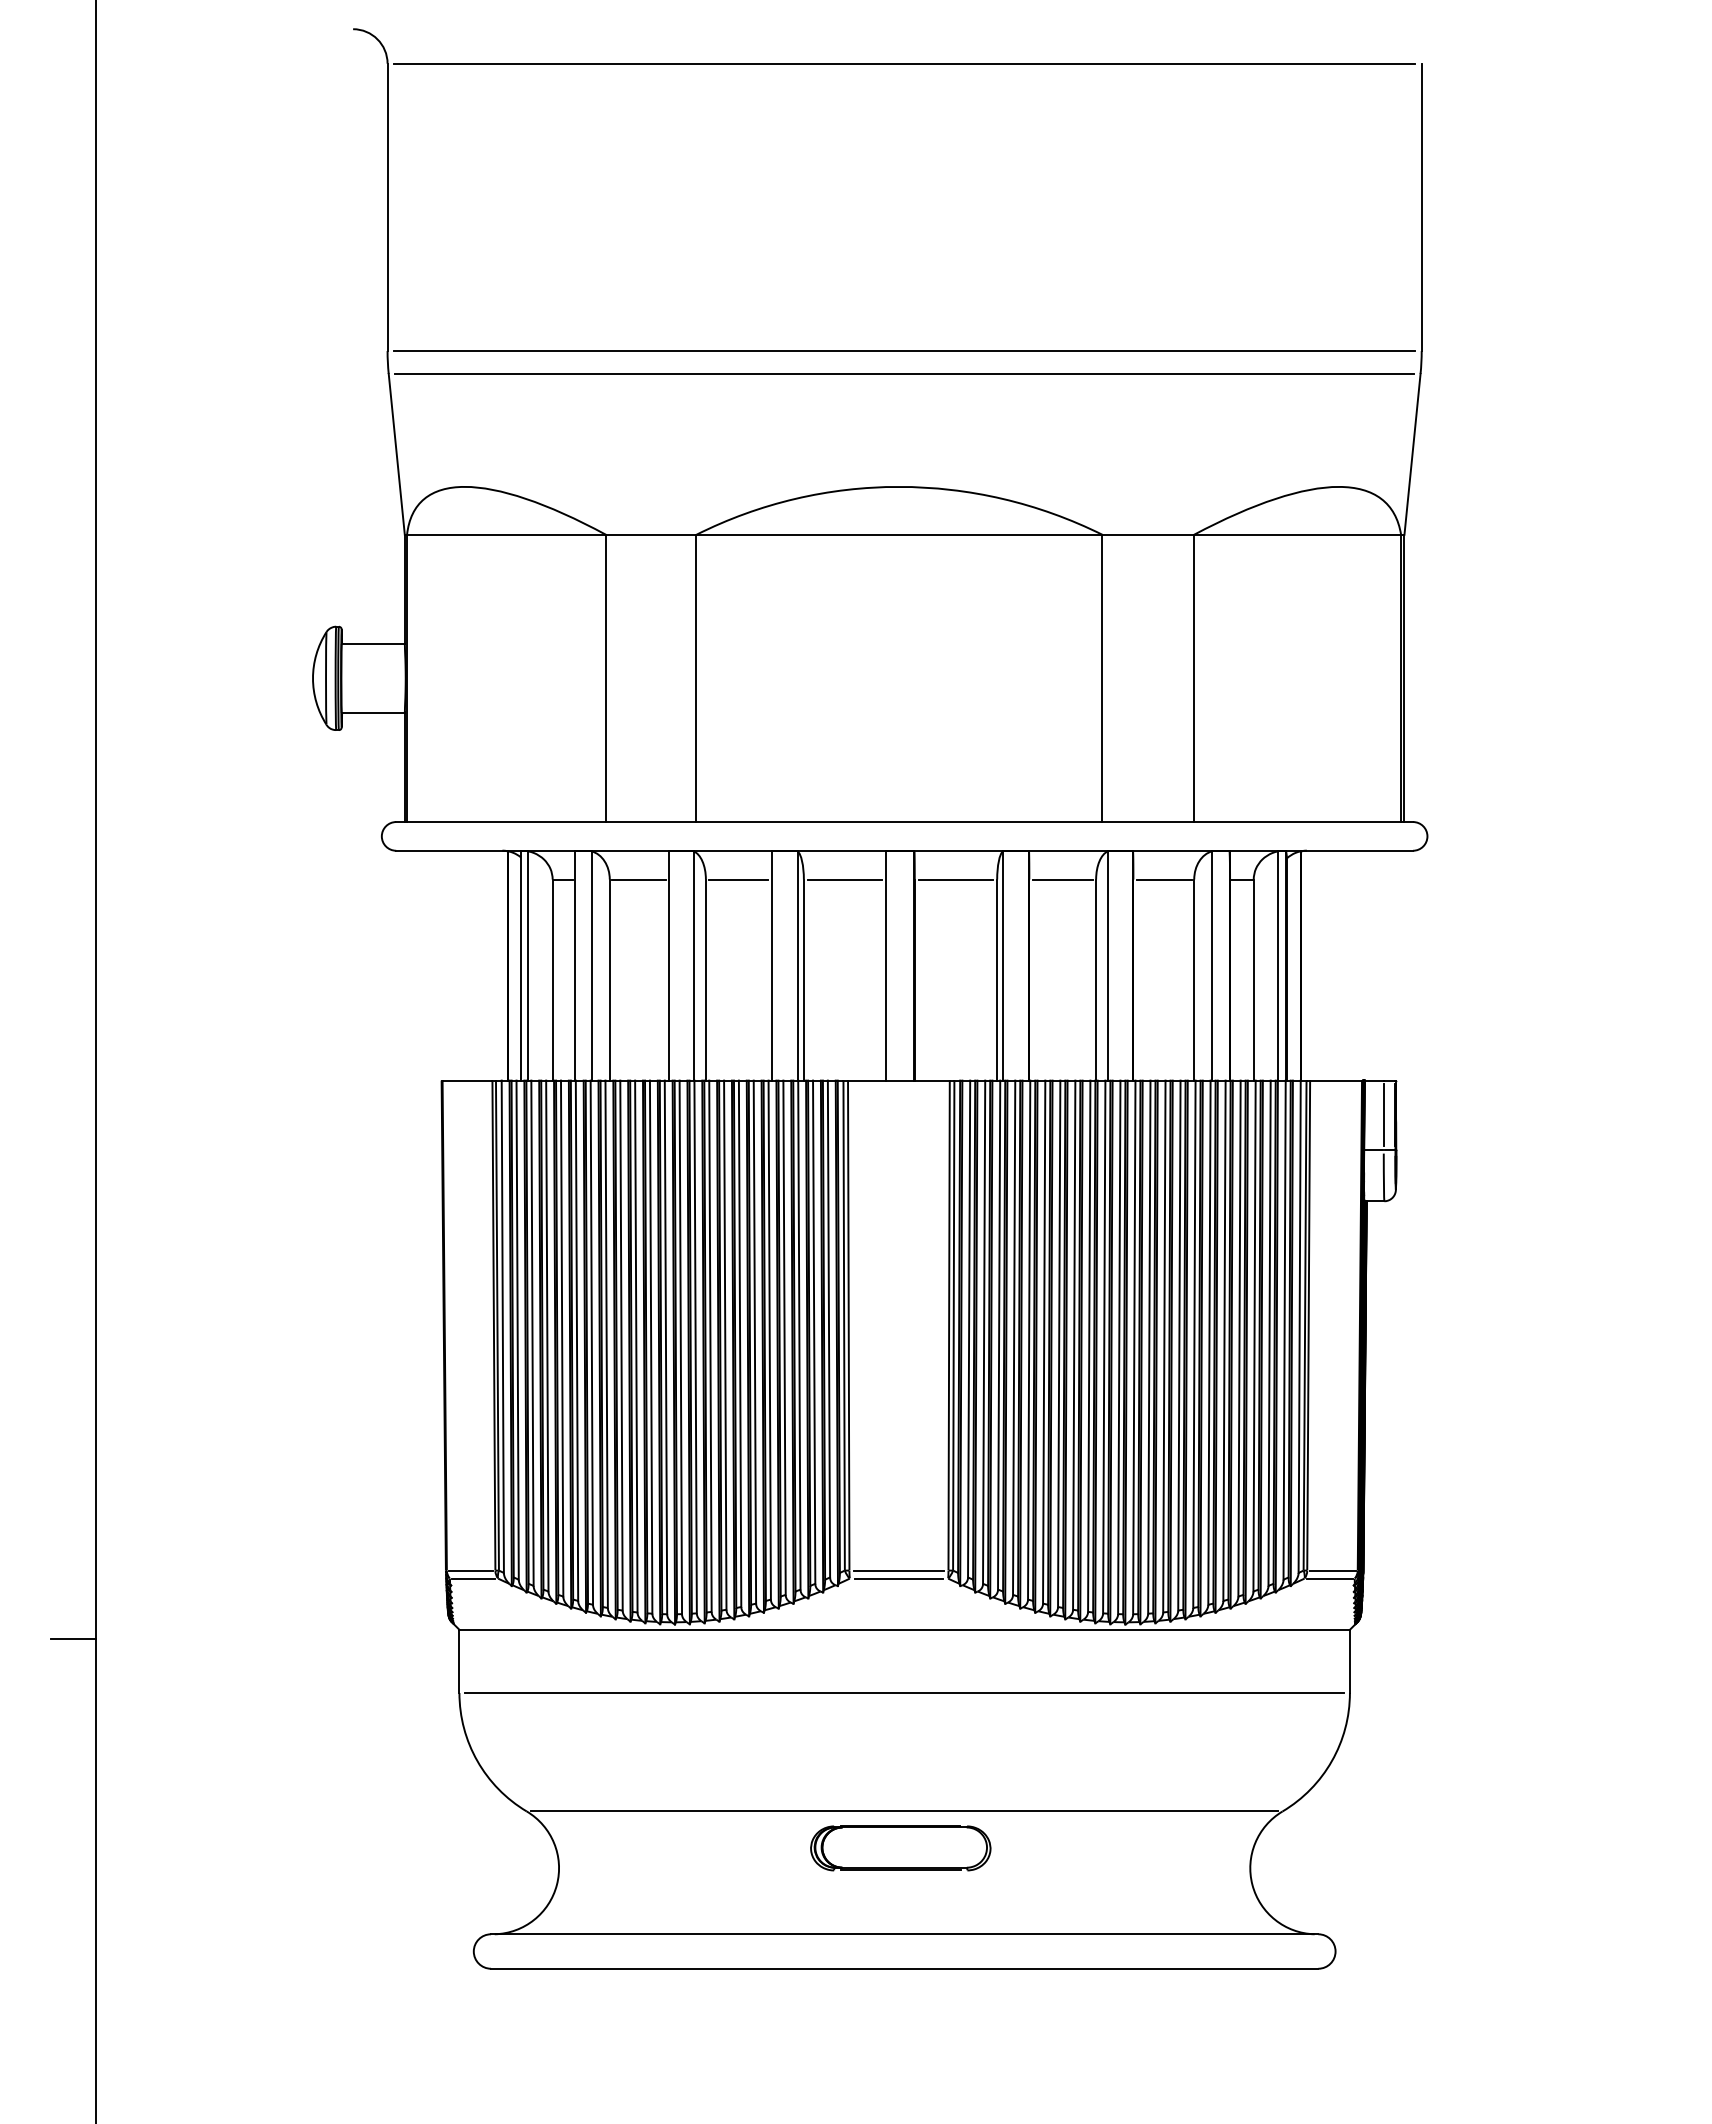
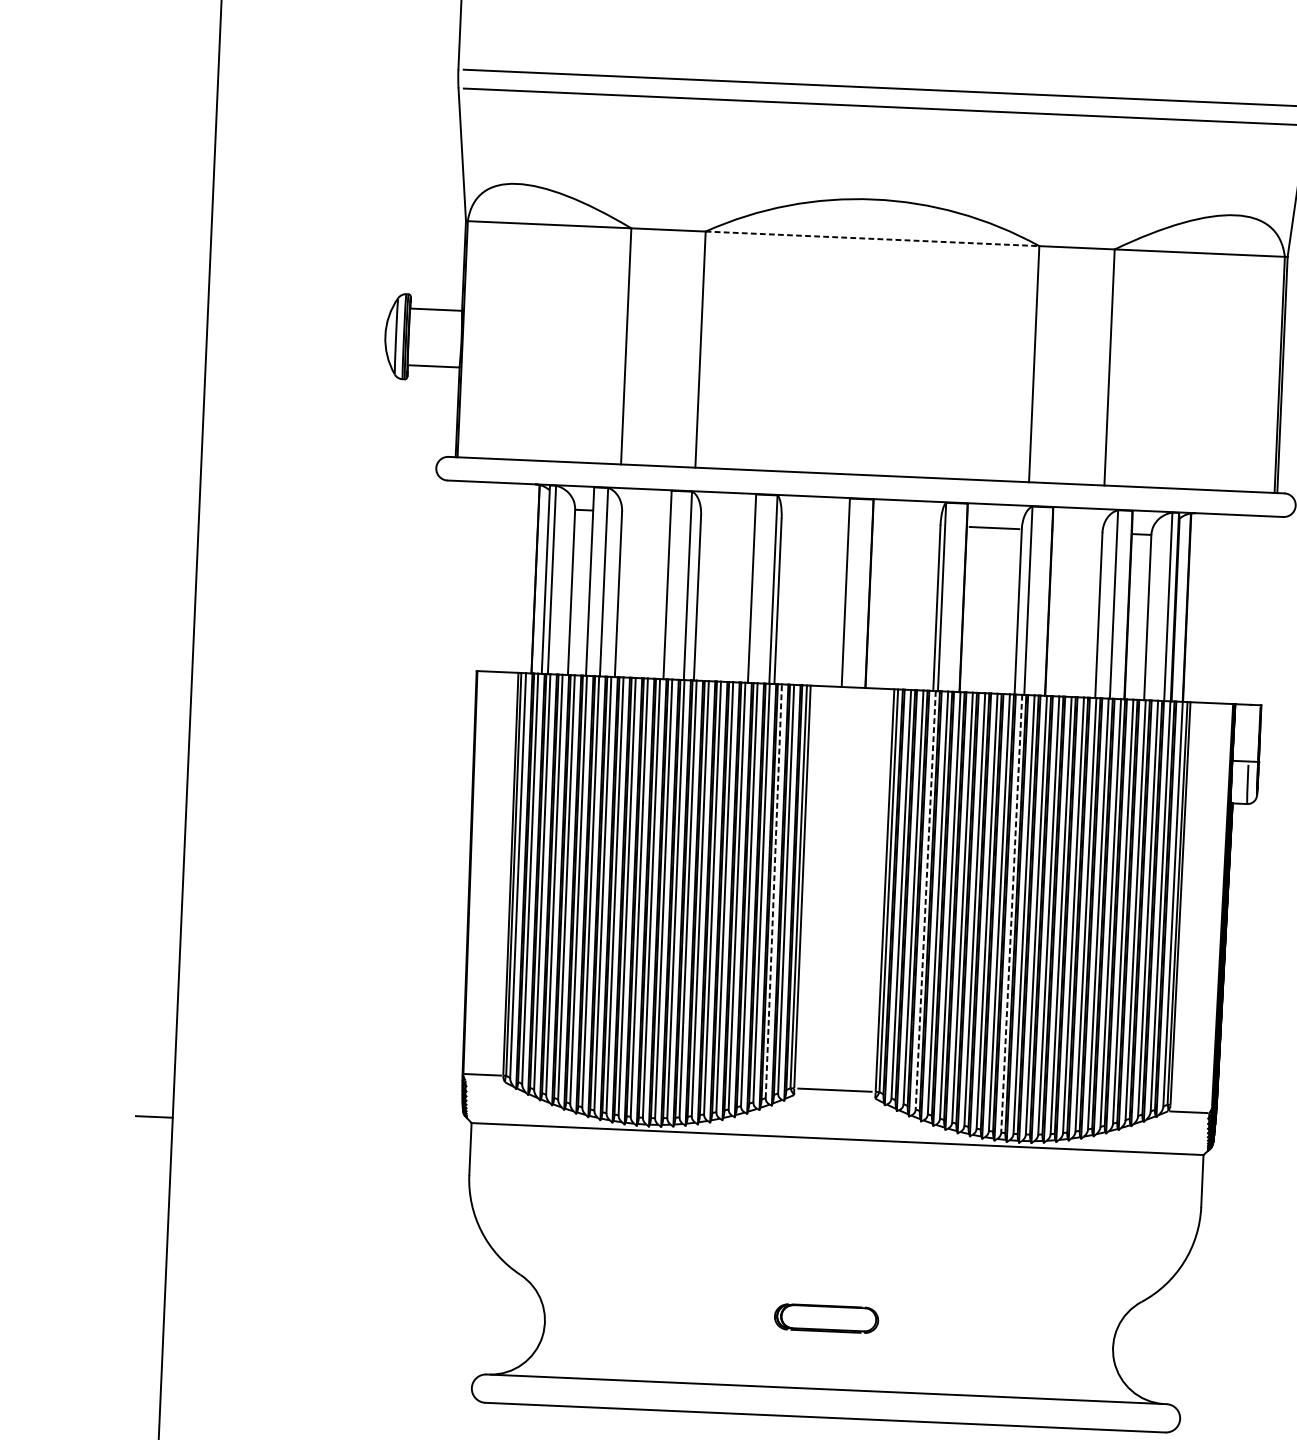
line: (899, 534) -> (872, 238), solid -> dashed
line: (638, 879) -> (645, 512), removed
line: (738, 879) -> (727, 516), removed
line: (844, 879) -> (815, 520), removed
line: (955, 879) -> (906, 524), removed
line: (1163, 879) -> (1077, 531), removed
line: (1383, 1115) -> (1249, 733), removed
line: (814, 1332) -> (774, 891), solid -> dashed
line: (999, 1335) -> (926, 900), solid -> dashed
line: (1104, 1347) -> (1011, 914), solid -> dashed
line: (1332, 1570) -> (1191, 1105), removed
line: (473, 1578) -> (484, 1081), removed
line: (898, 1578) -> (834, 1096), removed
line: (904, 1692) -> (835, 1190), removed
line: (904, 1811) -> (830, 1288), removed
part: (900, 1848) -> (826, 1318), size x0.7

